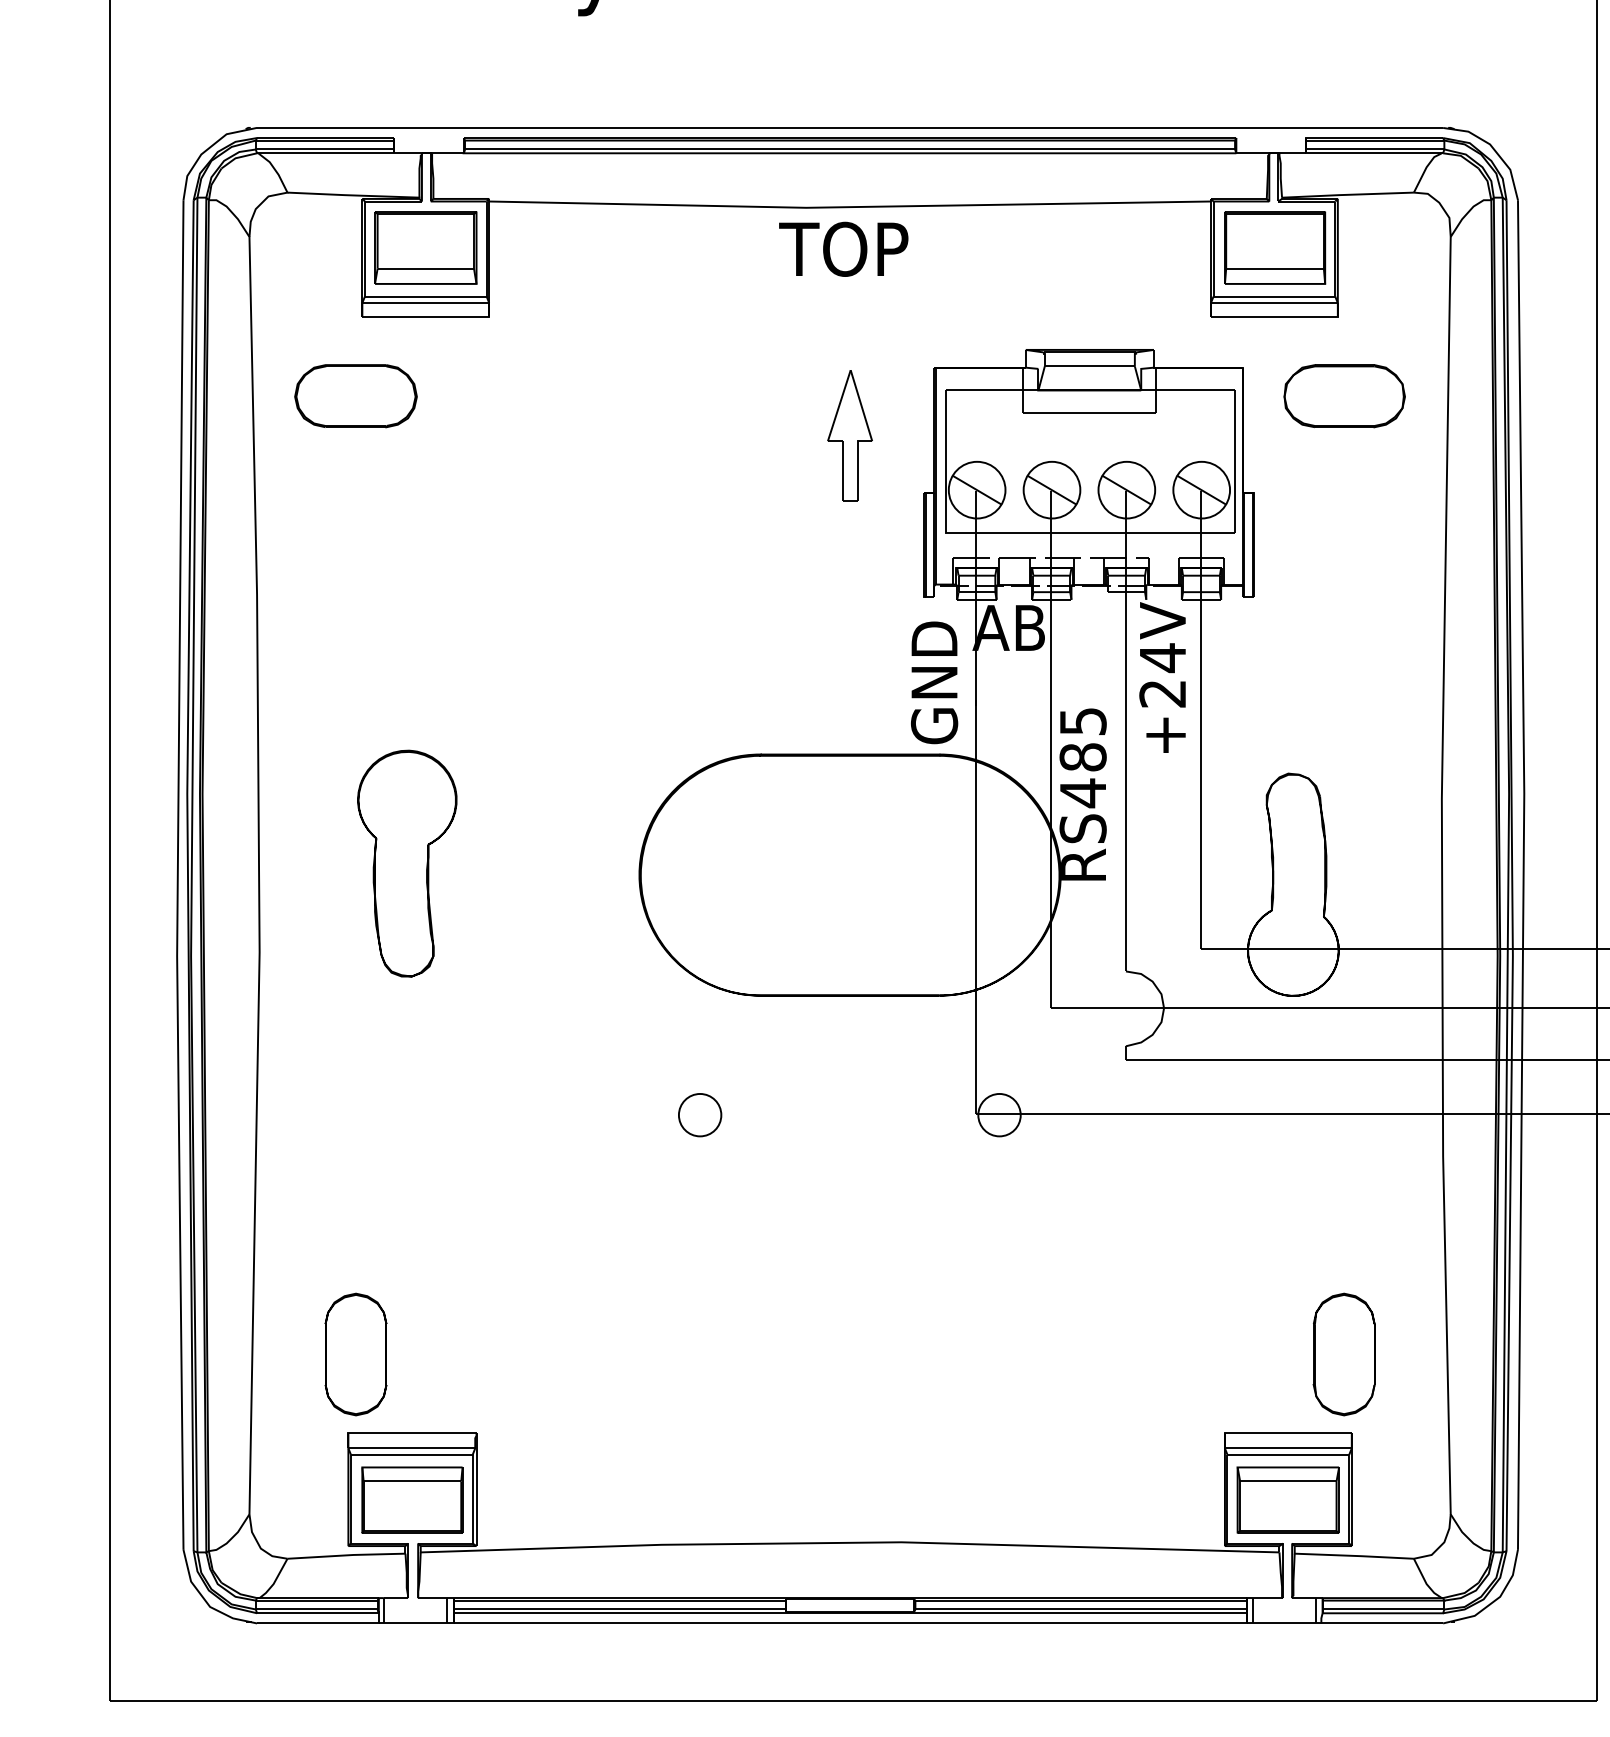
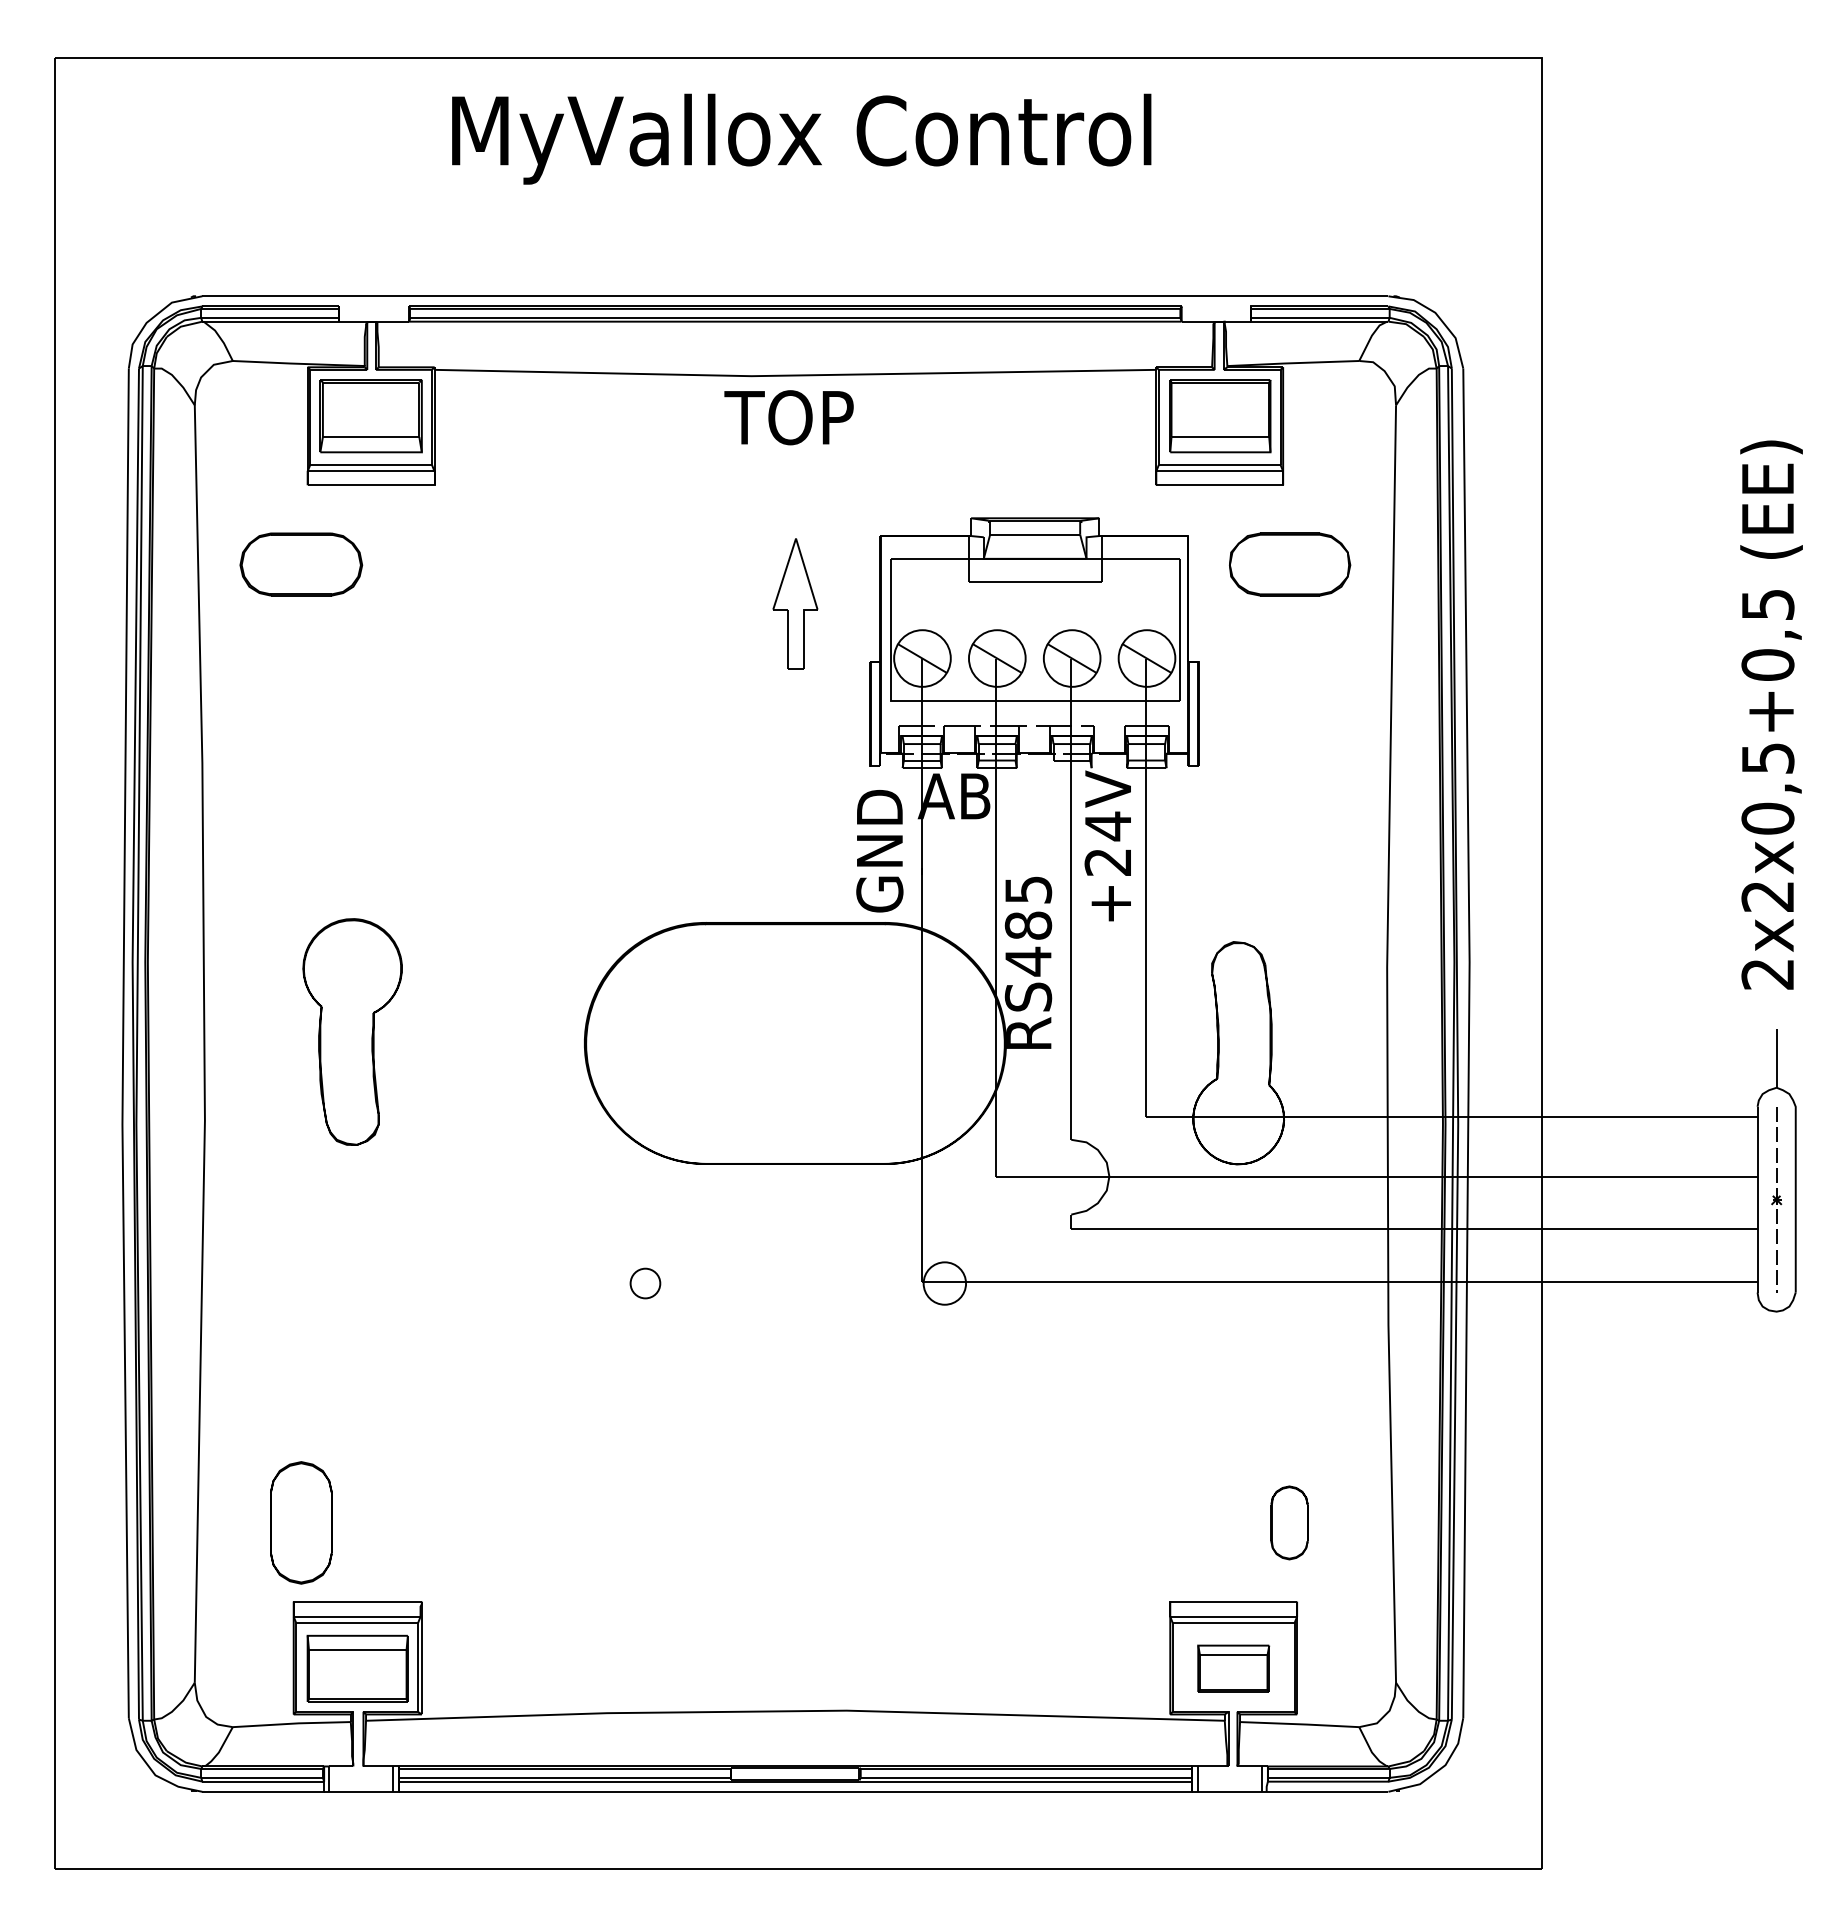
circle: (700, 1115) -> (645, 1283), size x0.7
part: (1344, 1354) -> (1289, 1522), size x0.6
part: (1288, 1500) -> (1233, 1668), size x0.7

